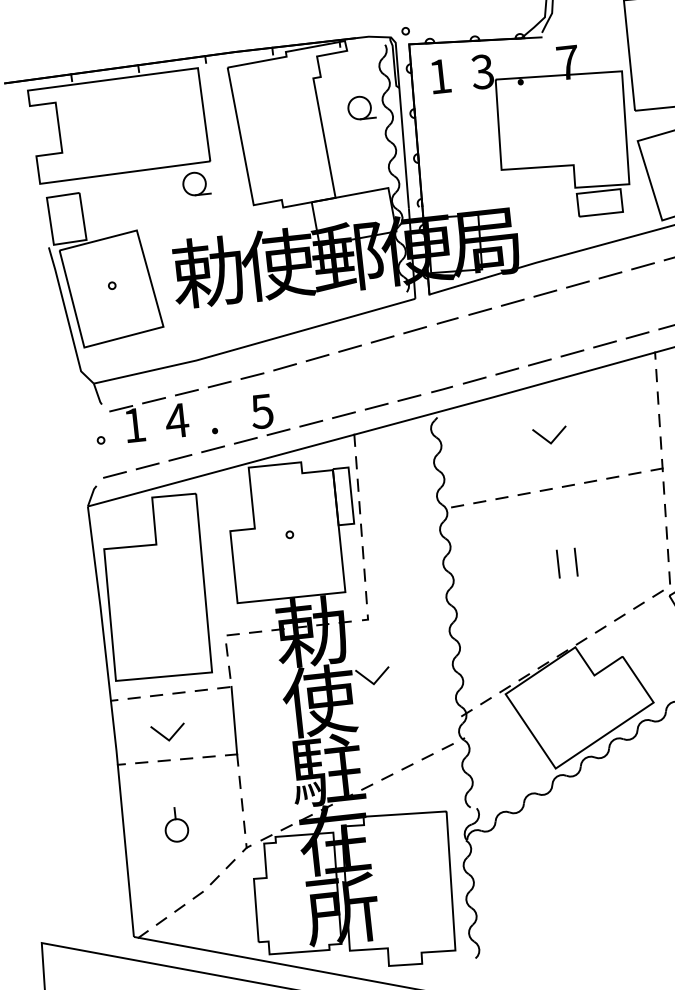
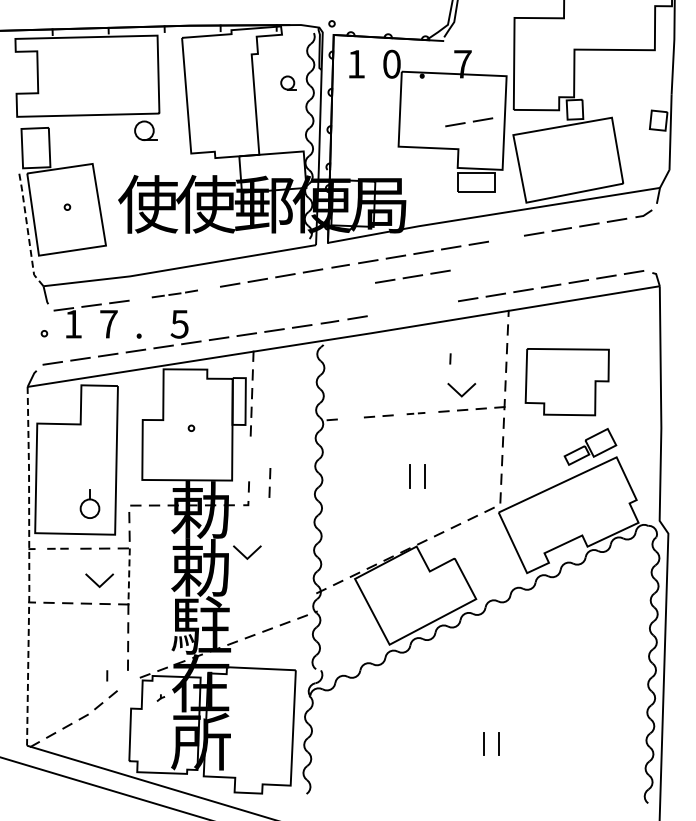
text: (482, 71) -> (391, 63), 3 -> 0
part: (361, 107) -> (288, 82), size x0.7
line: (586, 130) -> (472, 121), added
line: (643, 266) -> (506, 238), removed
text: (208, 270) -> (148, 203), 勅 -> 使
line: (67, 317) -> (27, 229), solid -> dashed
line: (539, 362) -> (412, 276), moved
part: (251, 375) -> (174, 293), size x0.6
line: (591, 417) -> (450, 358), added
text: (176, 421) -> (108, 324), 4 -> 7
line: (547, 439) -> (459, 392), moved
part: (556, 487) -> (415, 413), size x0.6
line: (479, 502) -> (350, 418), removed
line: (362, 559) -> (269, 479), moved
part: (144, 696) -> (57, 548), size x0.7
text: (318, 700) -> (200, 567), 使 -> 勅
line: (234, 720) -> (129, 576), solid -> dashed
line: (113, 721) -> (29, 566), solid -> dashed
line: (164, 735) -> (96, 582), moved
part: (175, 824) -> (89, 503), moved
line: (221, 842) -> (107, 675), added
part: (246, 846) -> (160, 697), moved

